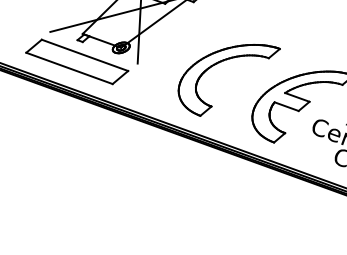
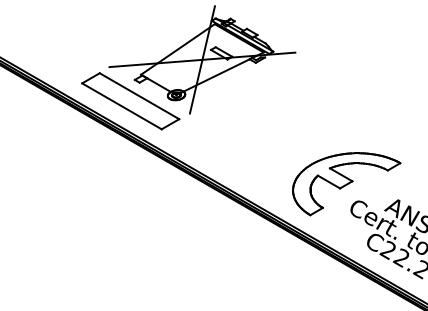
part: (225, 61) -> (276, 126), removed

